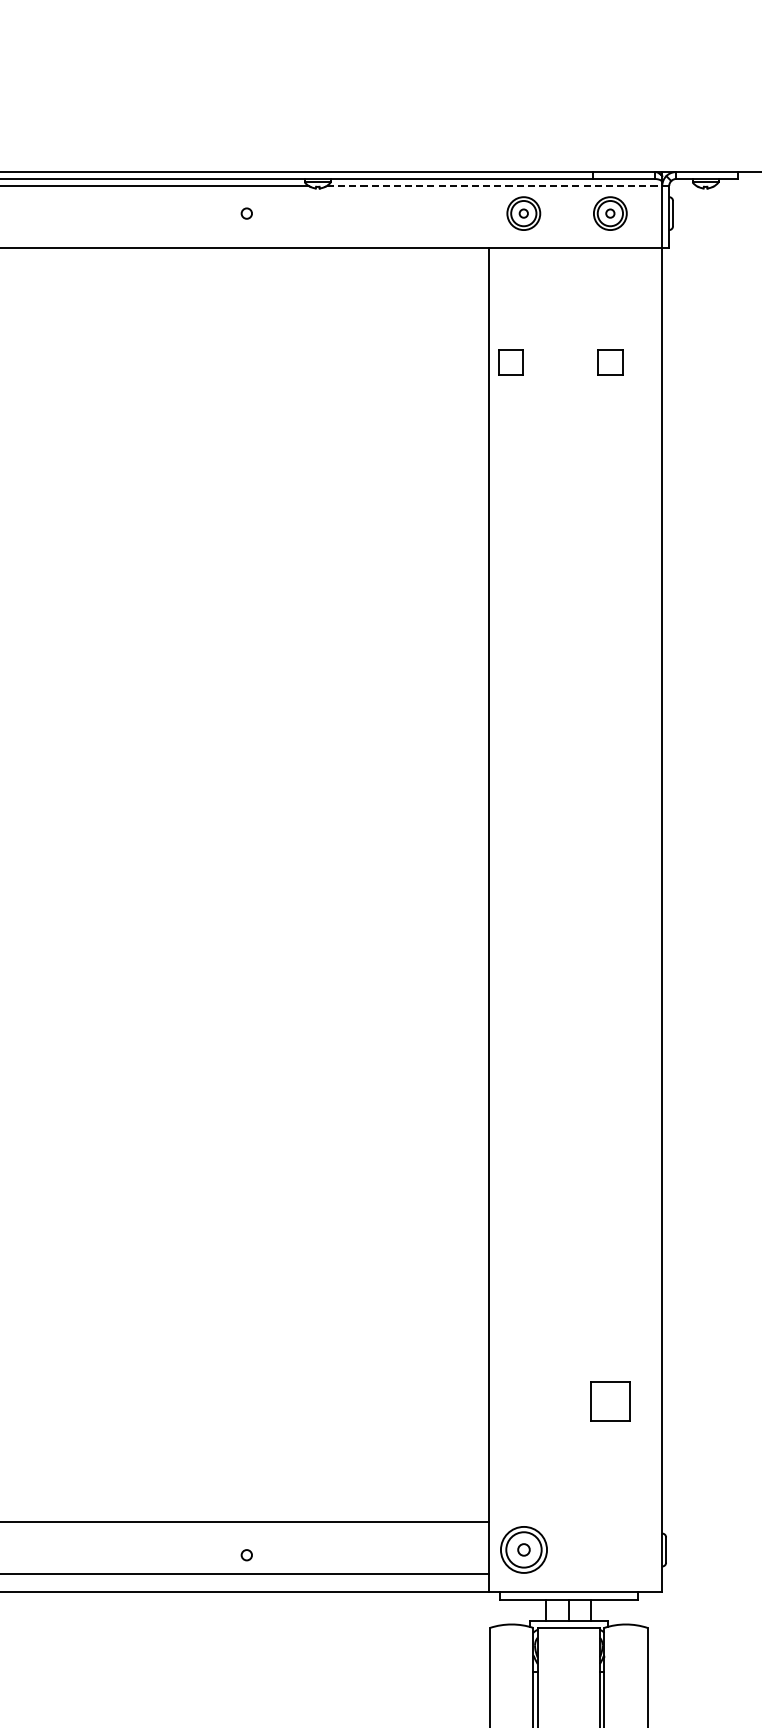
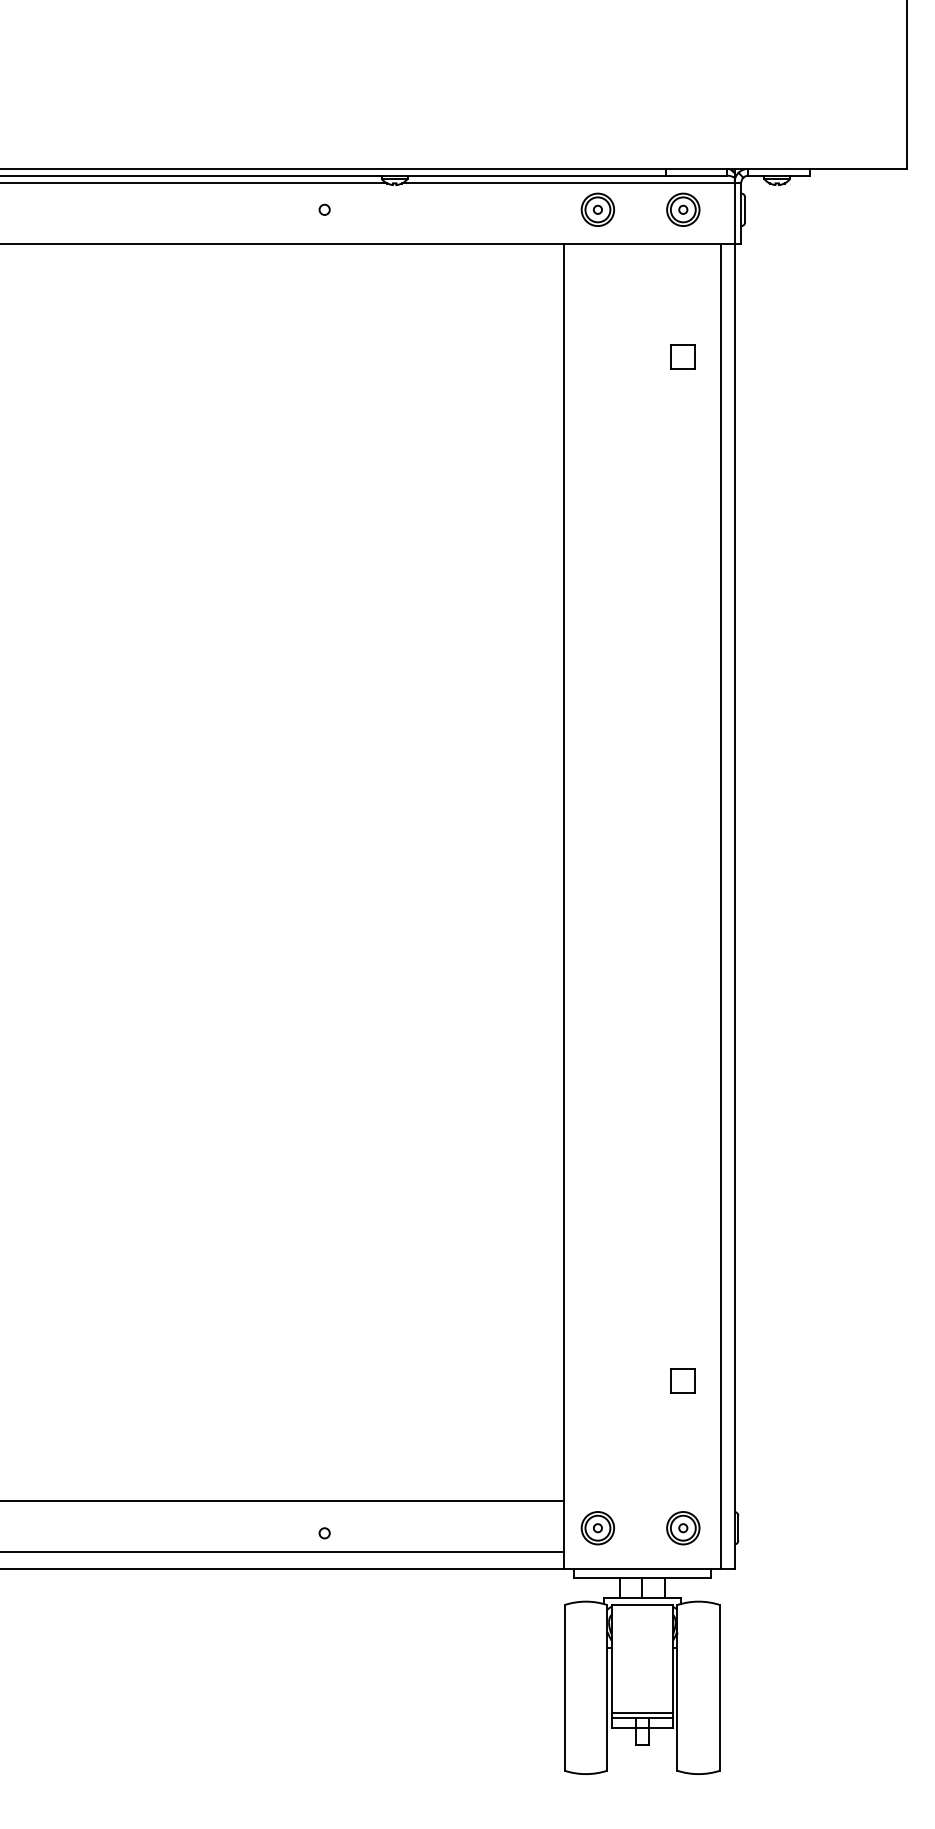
line: (498, 185) -> (572, 182), dashed -> solid
part: (510, 362) -> (584, 356), removed
line: (648, 919) -> (720, 906), added
part: (609, 1400) -> (682, 1380), size x0.62
part: (523, 1550) -> (597, 1528), size x0.71
part: (610, 1550) -> (683, 1528), added

